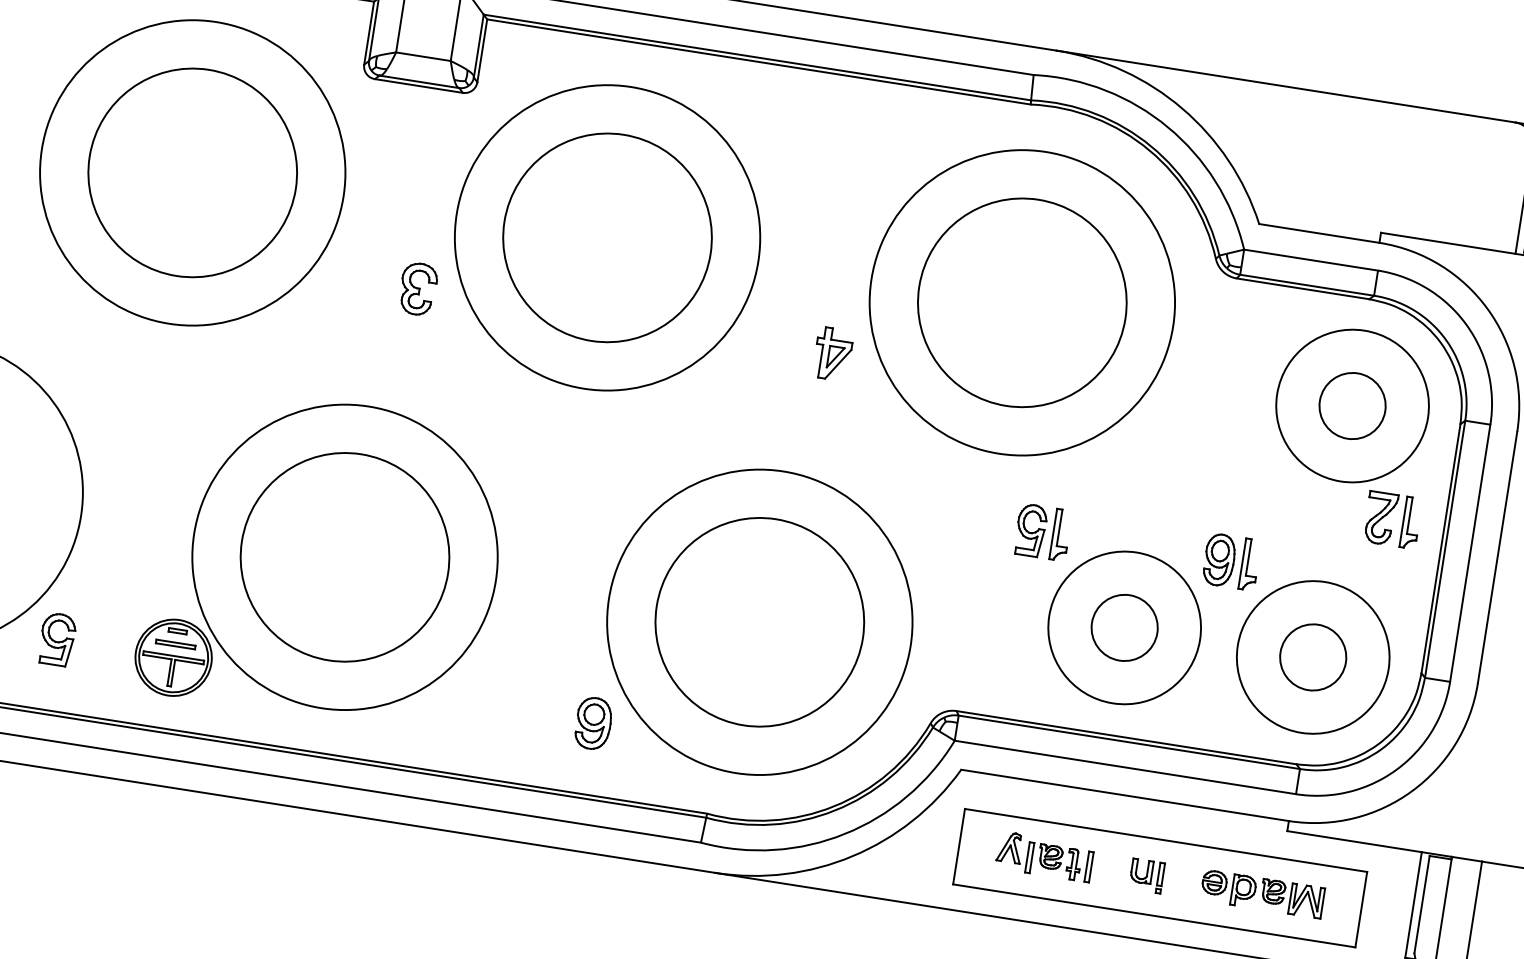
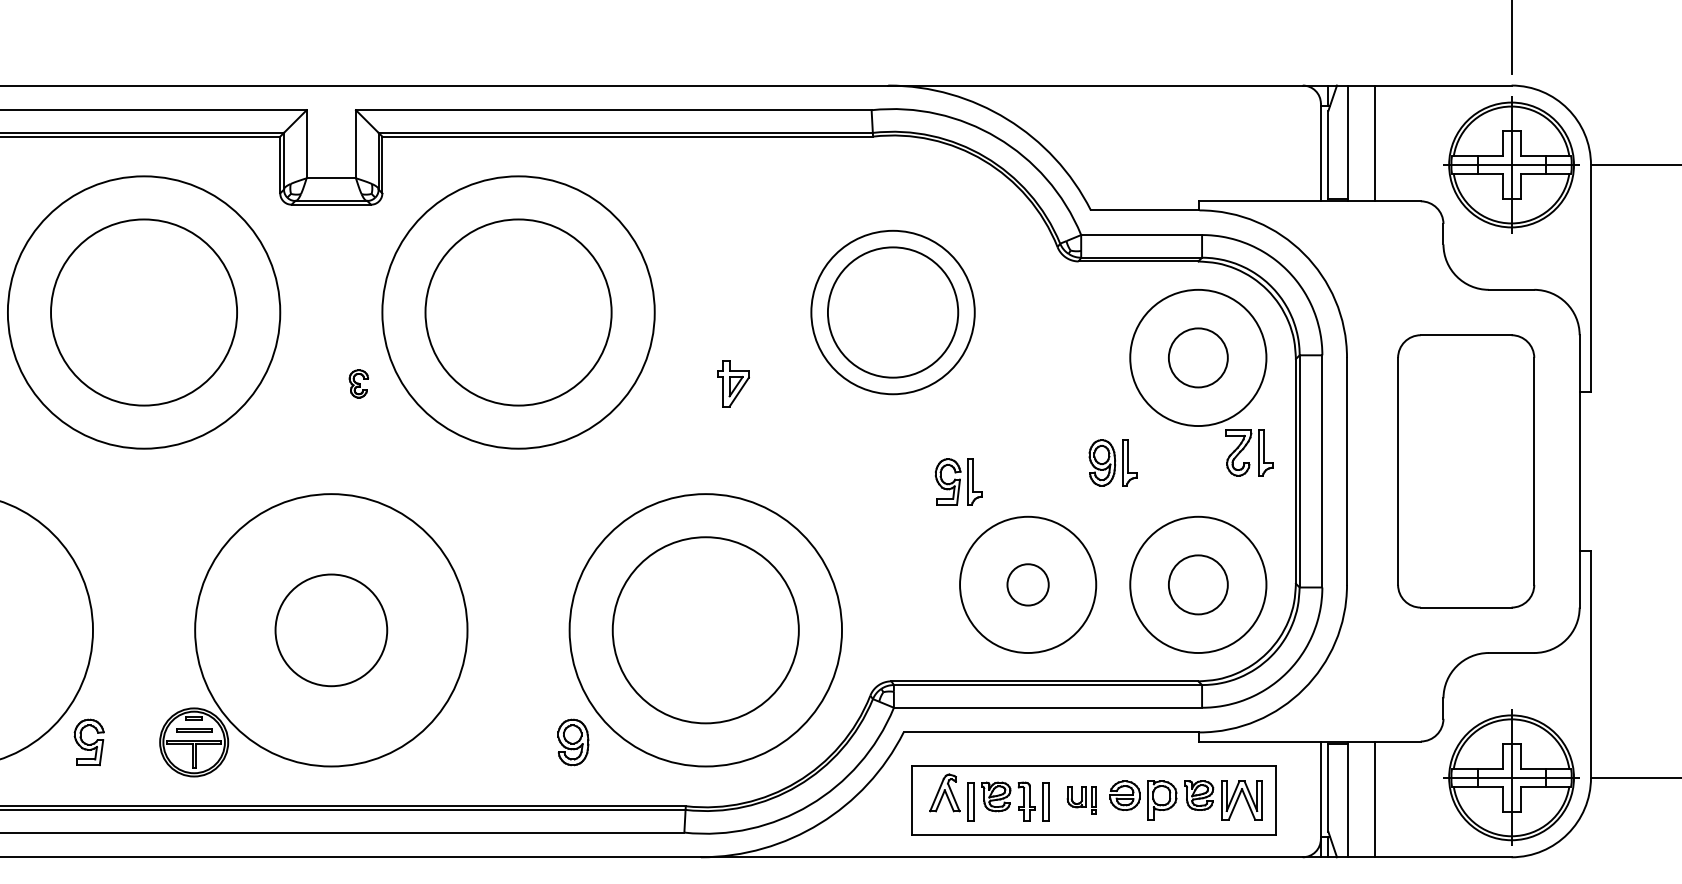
part: (417, 288) -> (358, 383), size x0.6
circle: (1021, 302) -> (892, 312), size x0.6
circle: (1022, 302) -> (893, 312), size x0.7
part: (1042, 531) -> (958, 481), moved
circle: (345, 557) -> (331, 630), size x0.6
part: (1230, 561) -> (1112, 462), moved
circle: (1124, 627) -> (1027, 584), size x0.7
part: (1045, 856) -> (989, 797), size x1.4
part: (1262, 894) -> (1186, 800), size x1.4

